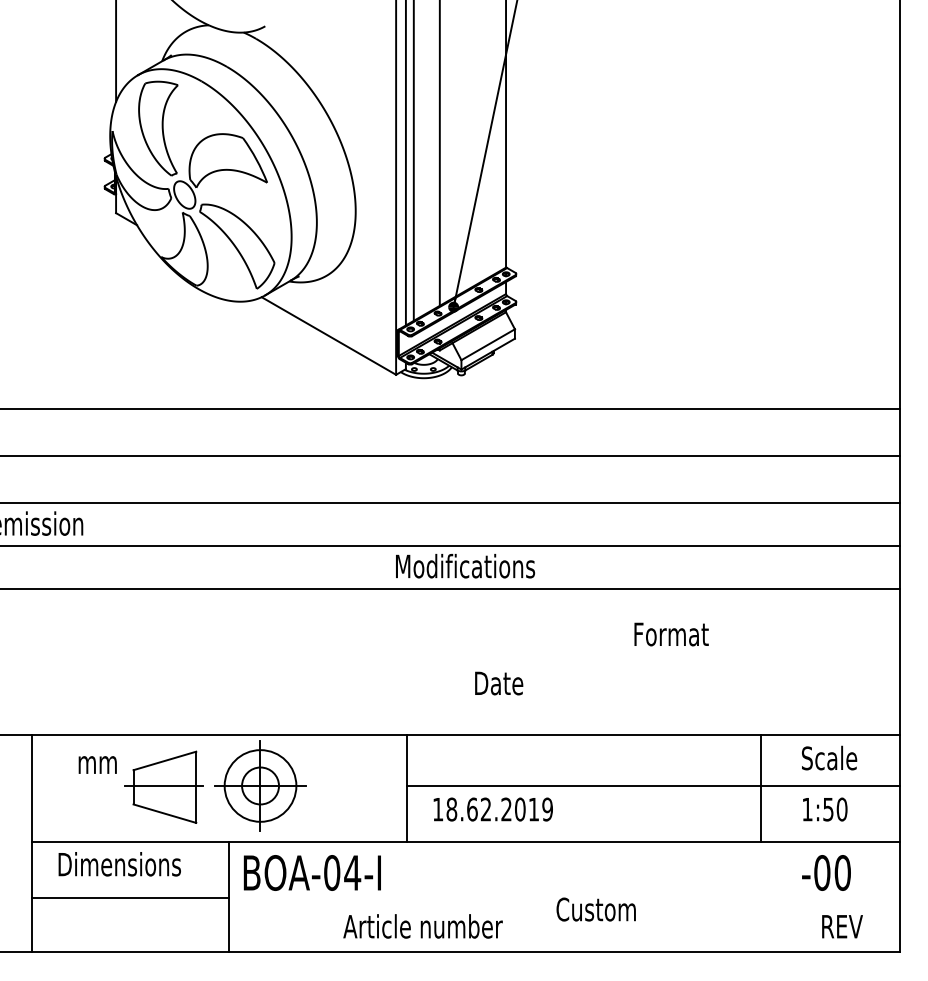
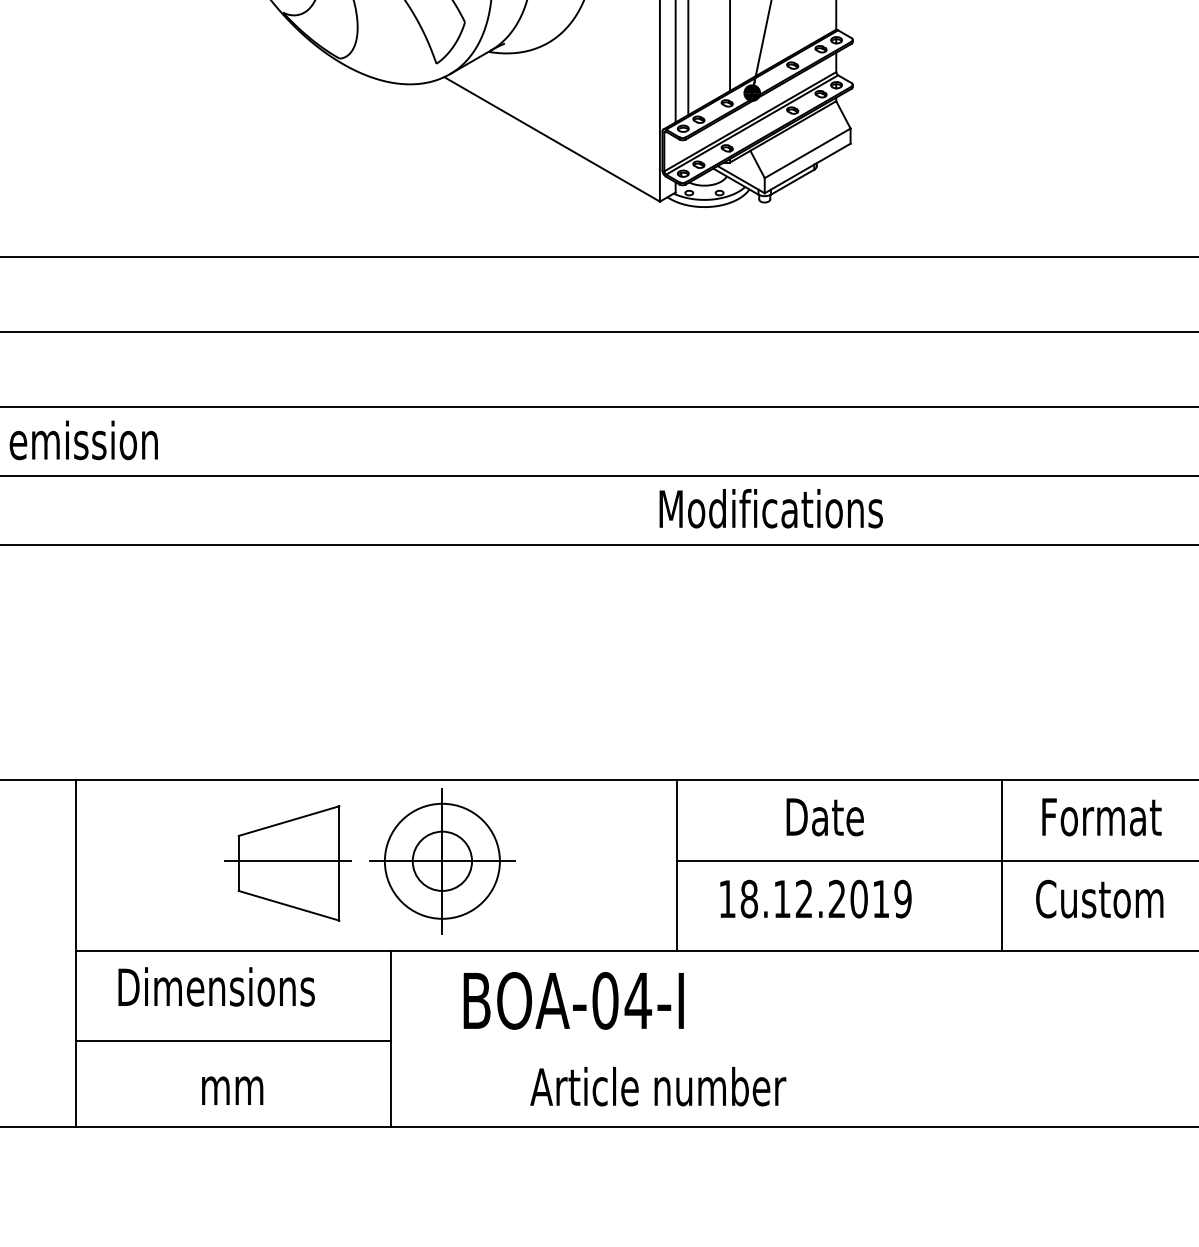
text: (671, 634) -> (1101, 817), moved
text: (499, 683) -> (825, 817), moved
text: (97, 764) -> (232, 1089), moved
line: (609, 788) -> (1002, 865), added
text: (472, 809) -> (782, 899), 18.62.2019 -> 18.12.2019
text: (311, 872) -> (572, 1000), moved
text: (595, 909) -> (1098, 899), moved
text: (422, 926) -> (657, 1086), moved

